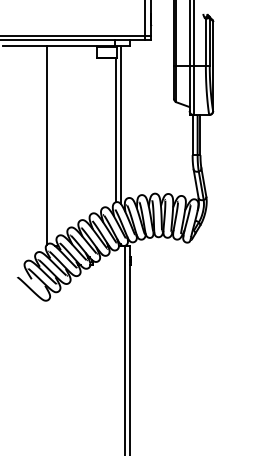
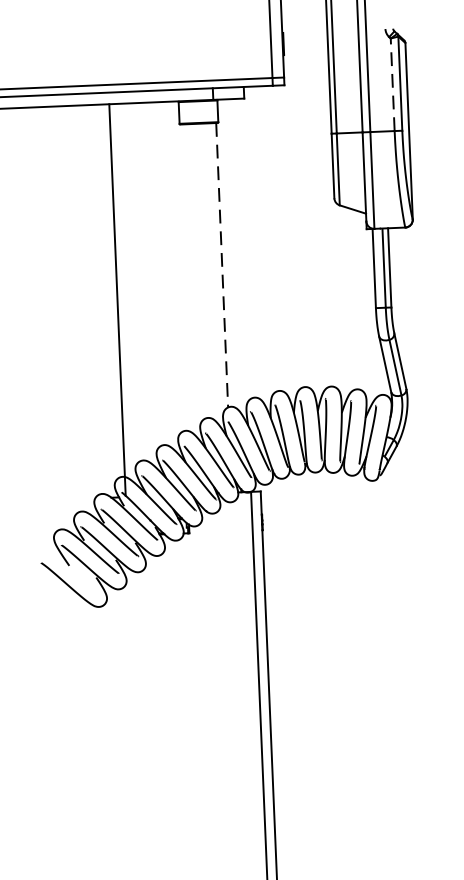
line: (205, 41) -> (391, 83), solid -> dashed
line: (120, 124) -> (231, 253), removed
line: (115, 130) -> (222, 265), solid -> dashed
line: (46, 145) -> (116, 299), moved

